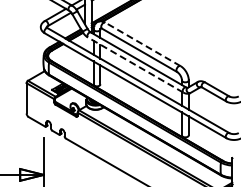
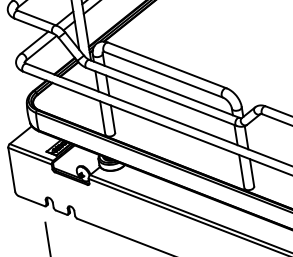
line: (142, 44) -> (166, 65), dashed -> solid
line: (135, 64) -> (161, 96), dashed -> solid

